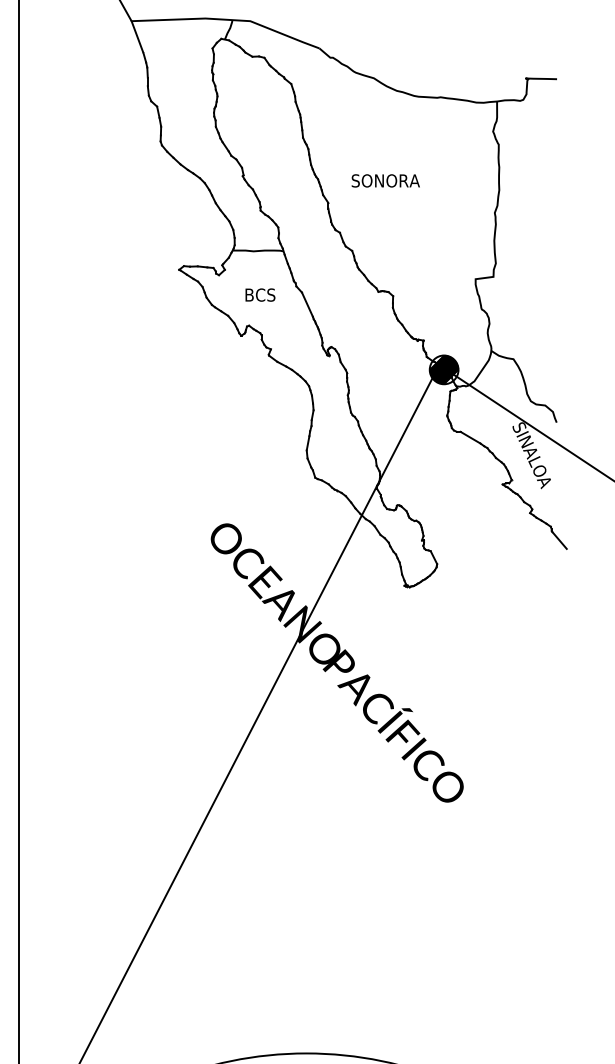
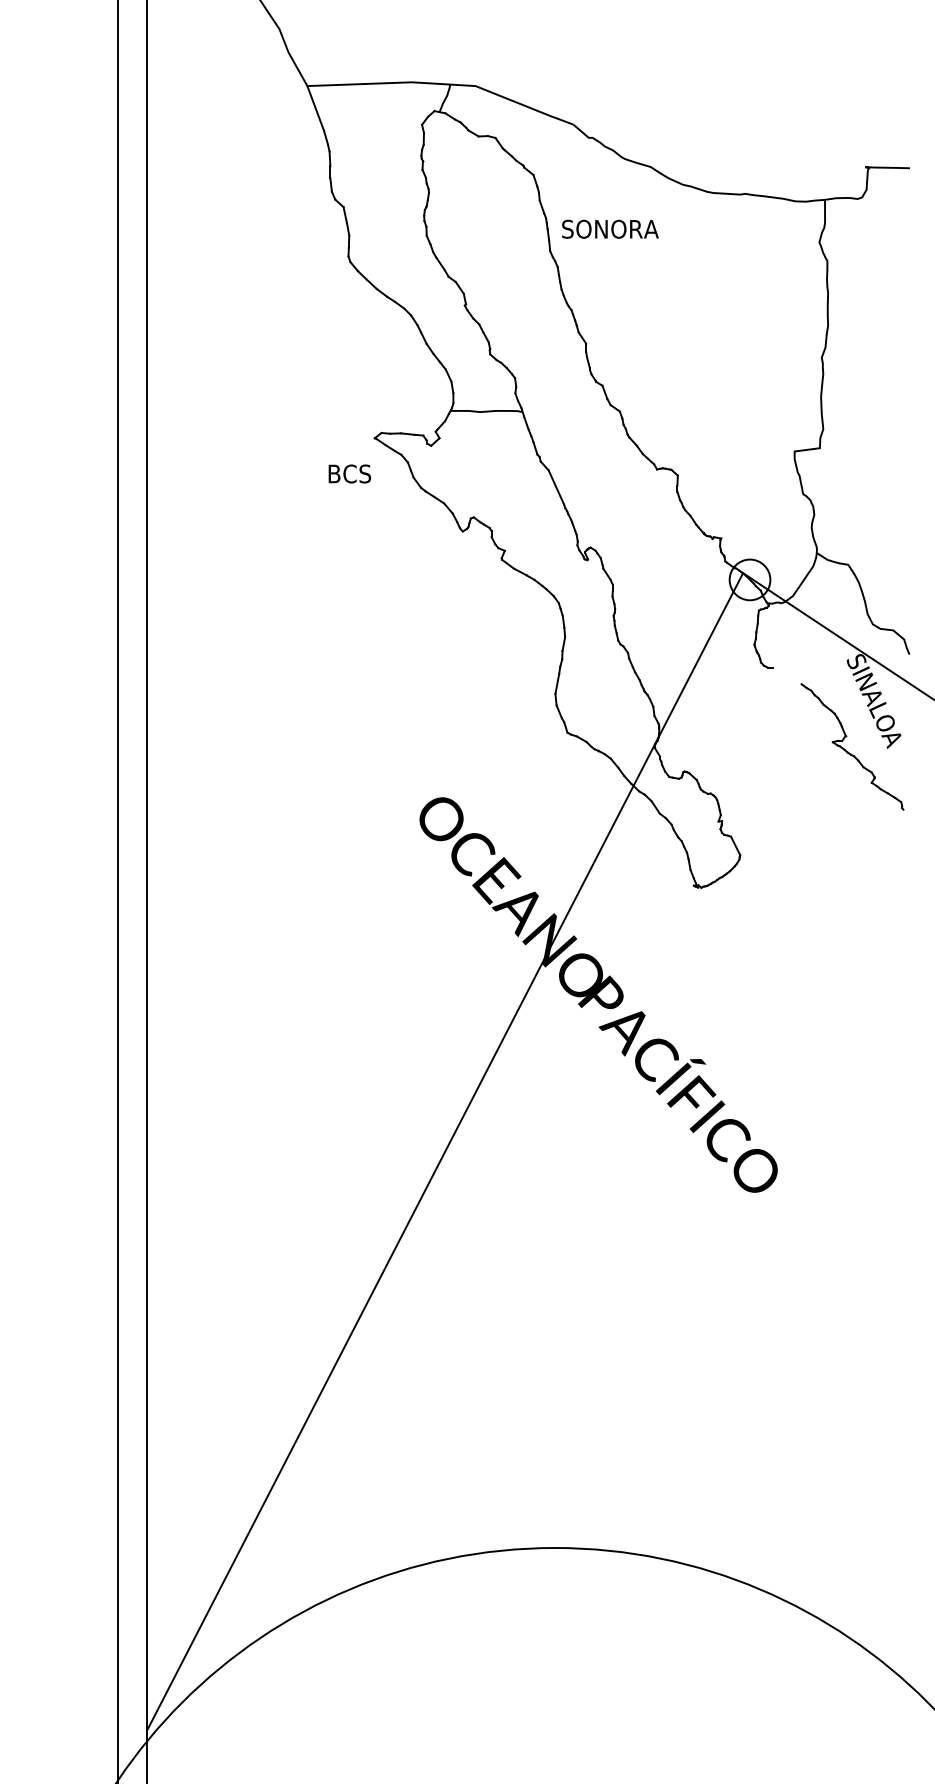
text: (385, 180) -> (610, 228), moved
text: (260, 294) -> (349, 473), moved
hatch: (443, 369) -> (749, 579), removed
line: (470, 437) -> (787, 675), removed
line: (559, 540) -> (913, 821), removed

